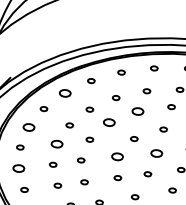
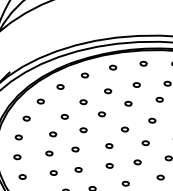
part: (65, 92) -> (60, 86), size x0.62
part: (138, 111) -> (128, 103), size x0.62
part: (110, 122) -> (102, 114), size x0.62
part: (28, 127) -> (26, 118), size x0.62
part: (57, 144) -> (53, 134), size x0.62
part: (156, 154) -> (145, 143), size x0.62
part: (117, 156) -> (109, 145), size x0.62
part: (18, 169) -> (17, 157), size x0.62

